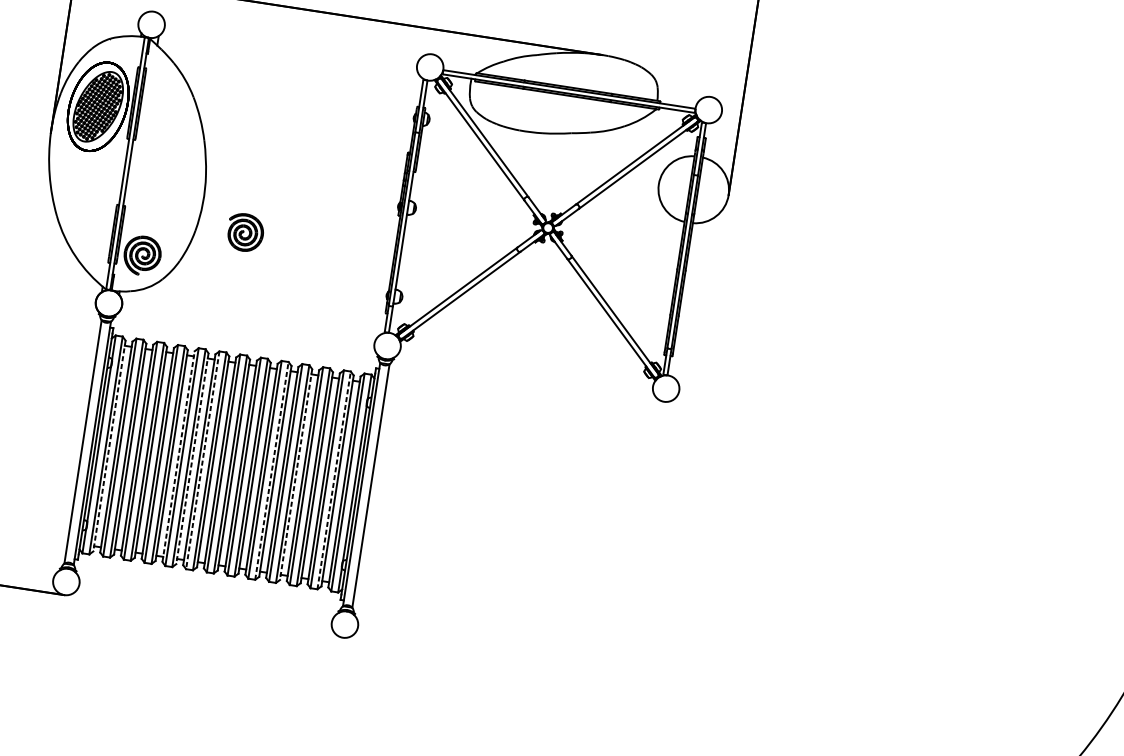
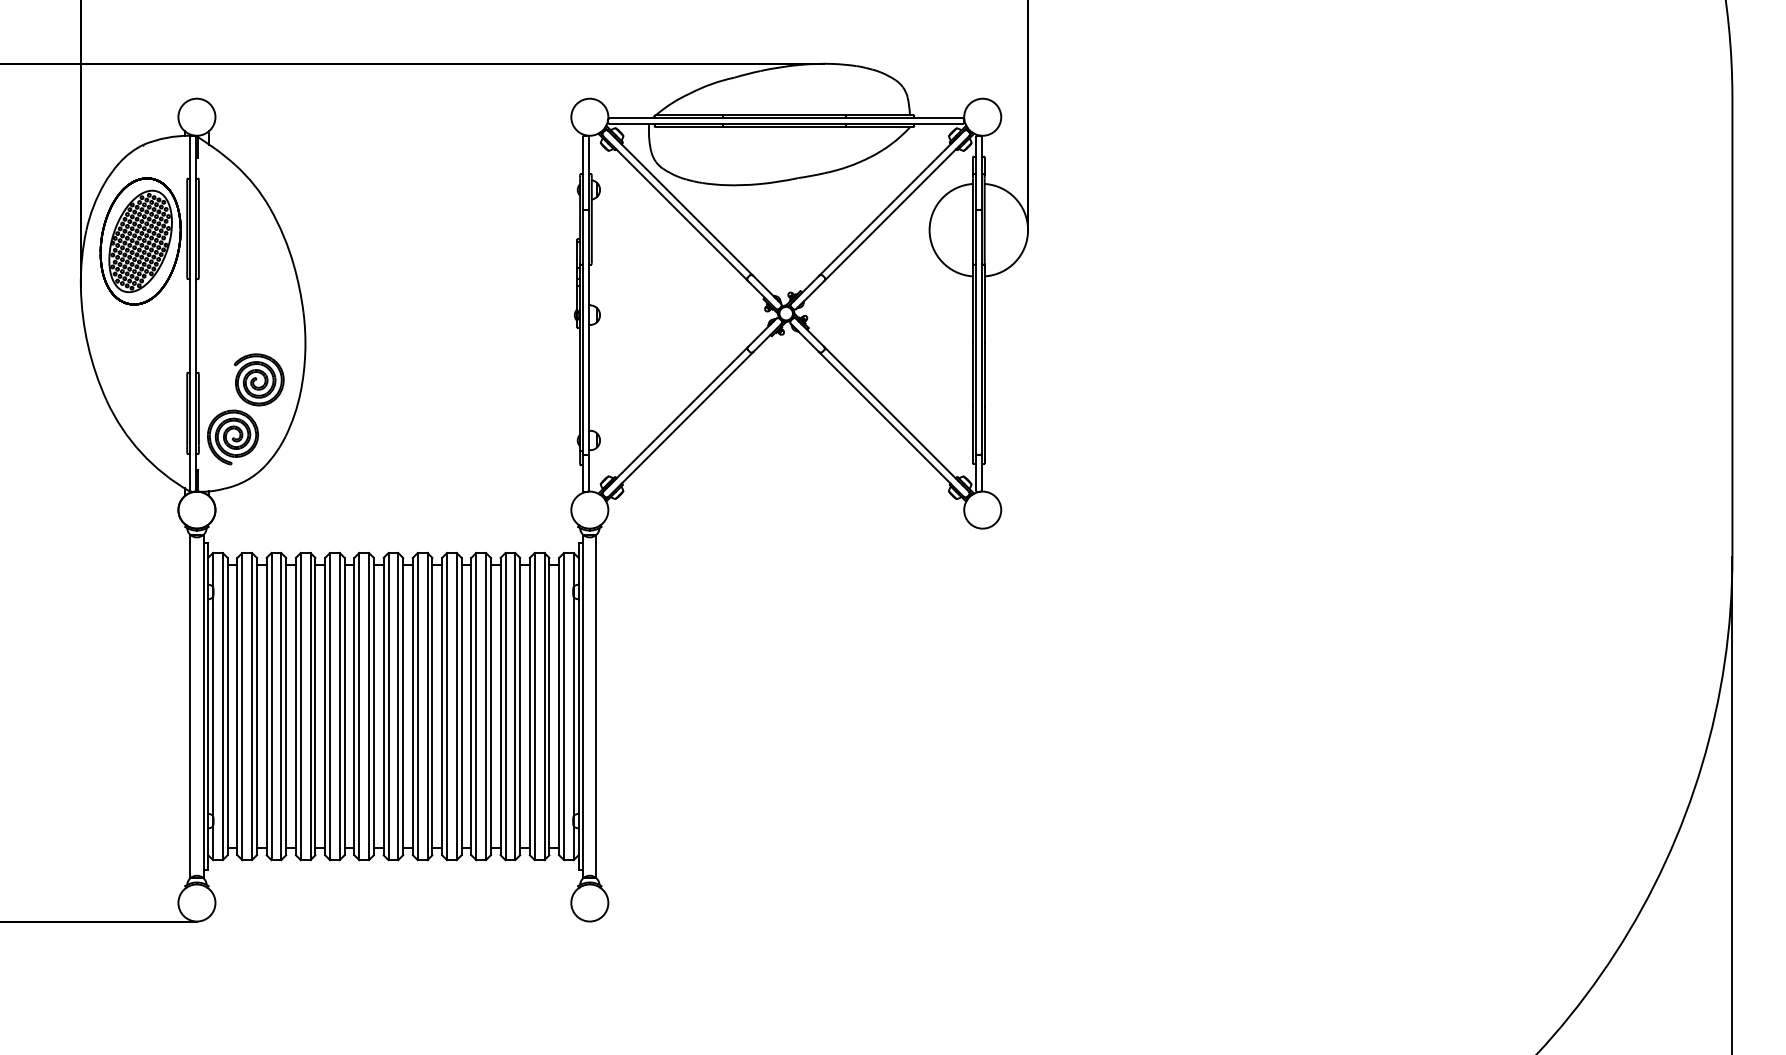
part: (245, 232) -> (259, 379), moved
line: (109, 445) -> (227, 706), dashed -> solid
line: (178, 456) -> (325, 706), dashed -> solid
line: (192, 458) -> (344, 706), dashed -> solid
line: (202, 460) -> (359, 706), dashed -> solid
line: (271, 470) -> (456, 706), dashed -> solid
line: (295, 474) -> (490, 706), dashed -> solid
line: (334, 480) -> (544, 706), dashed -> solid

